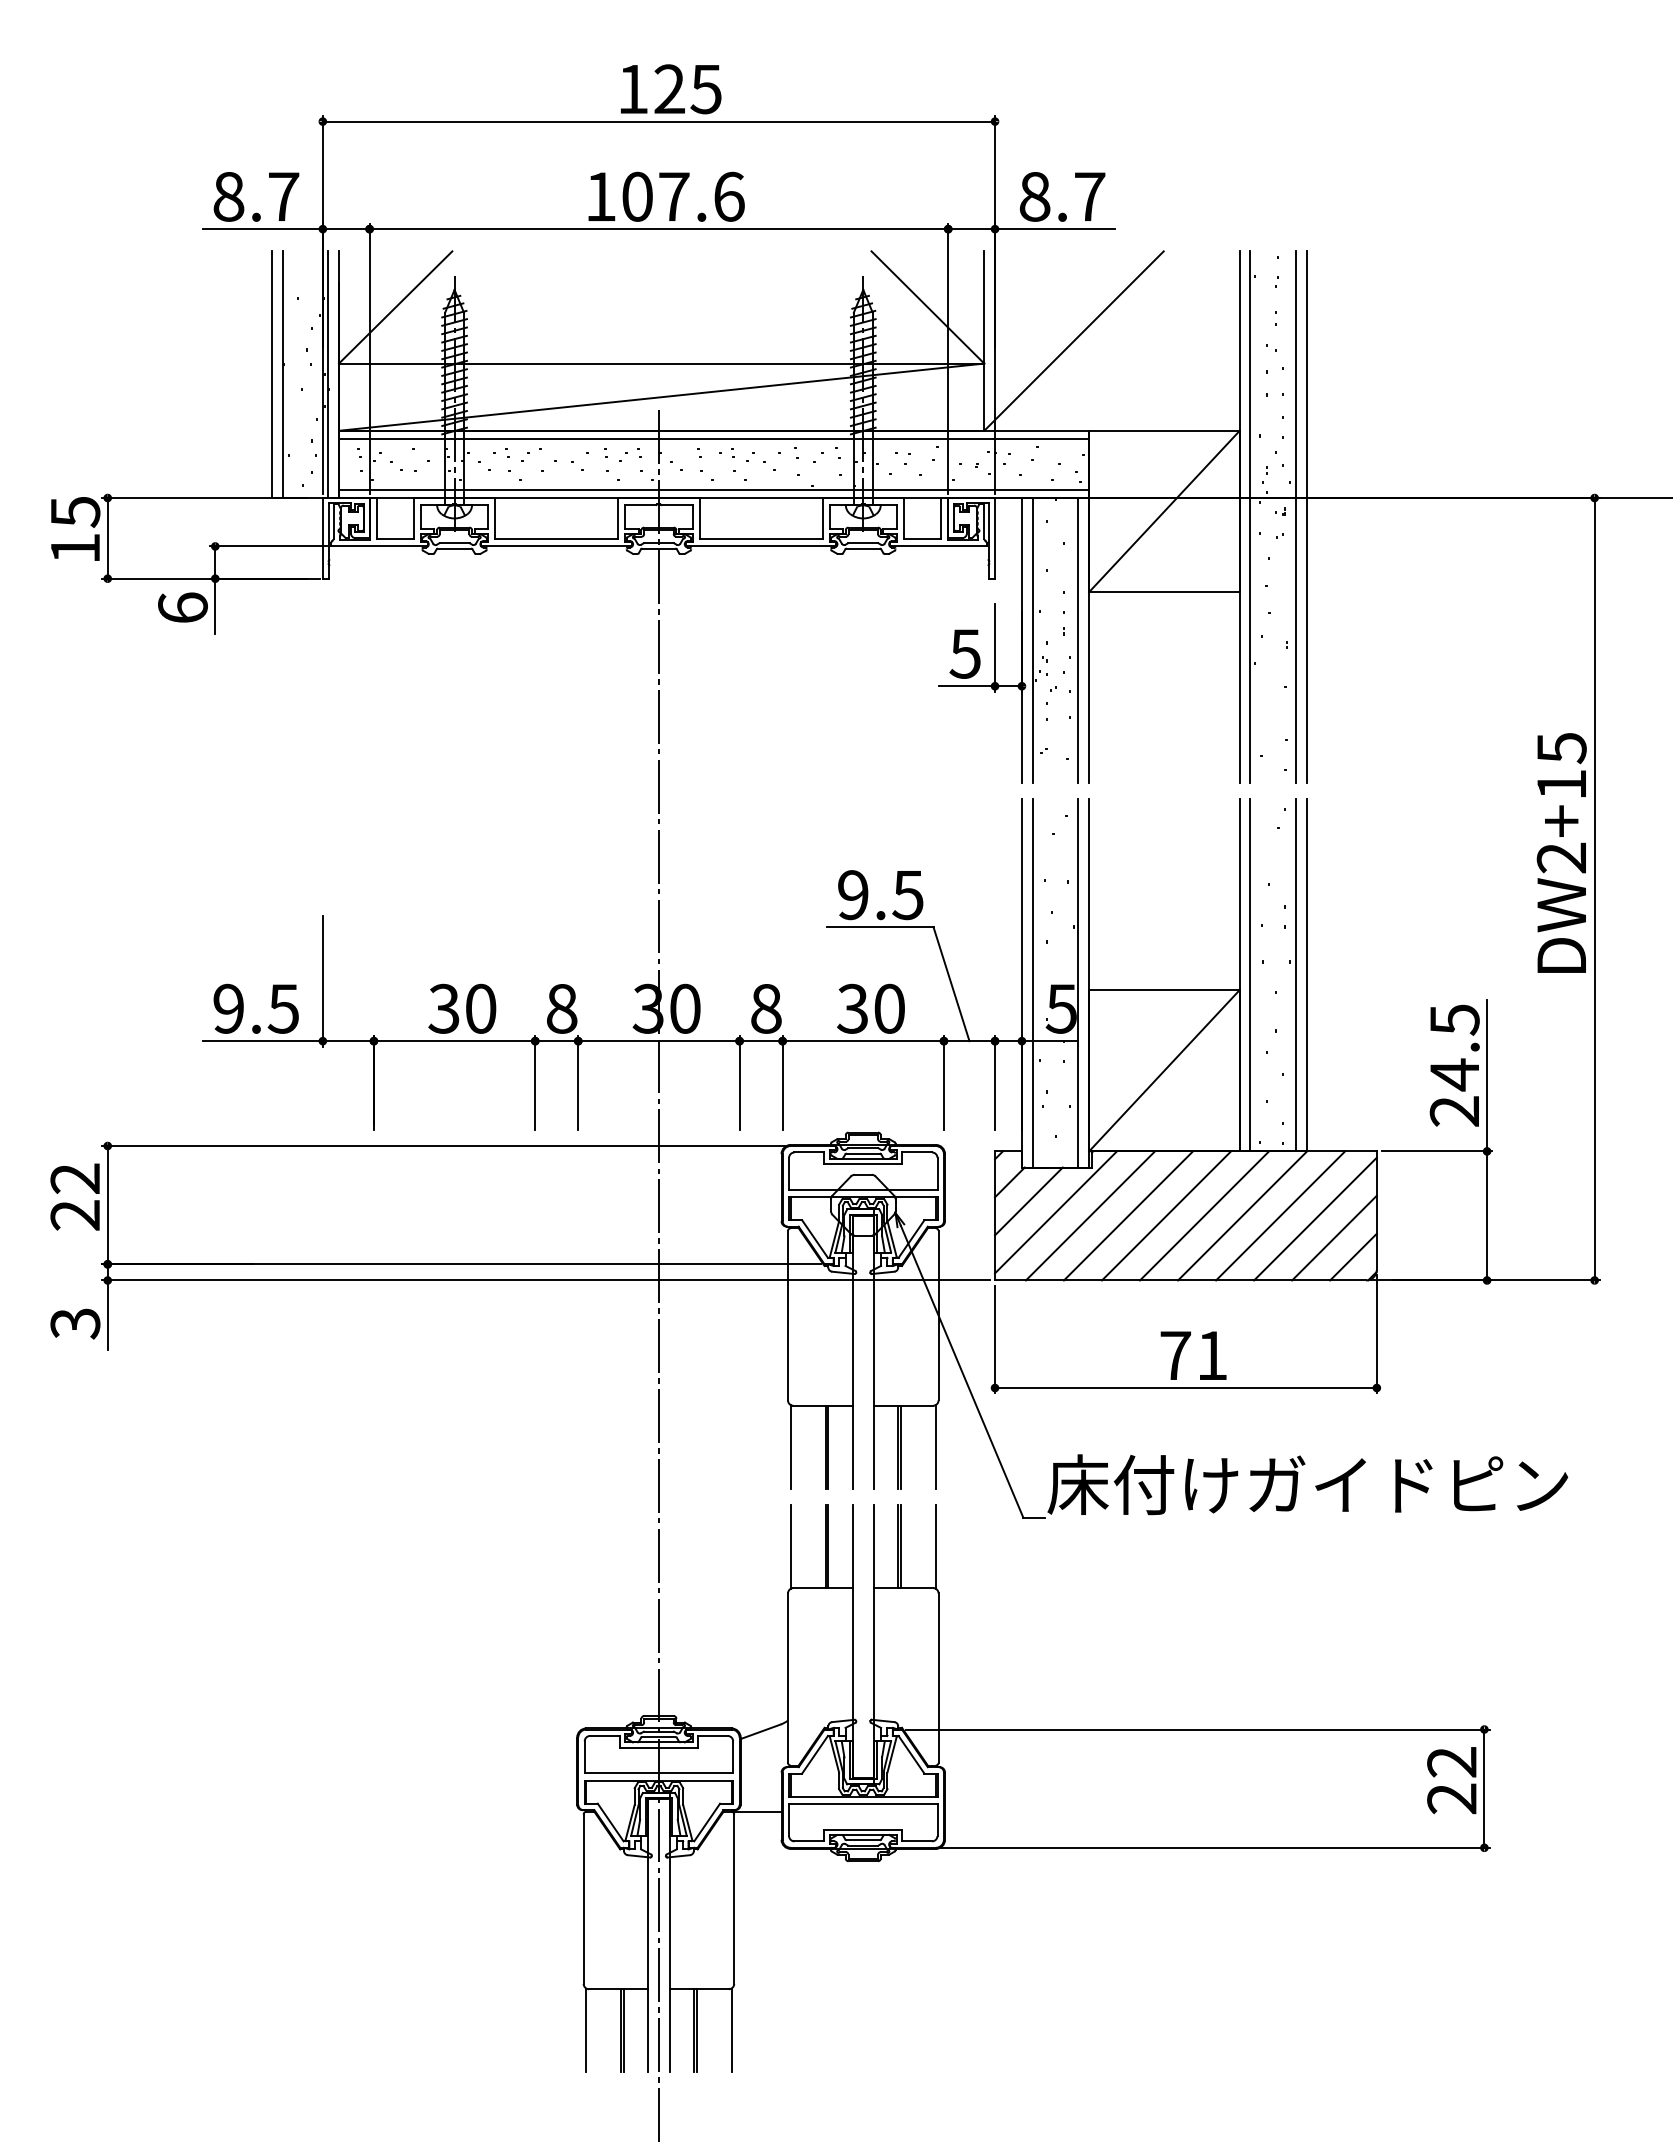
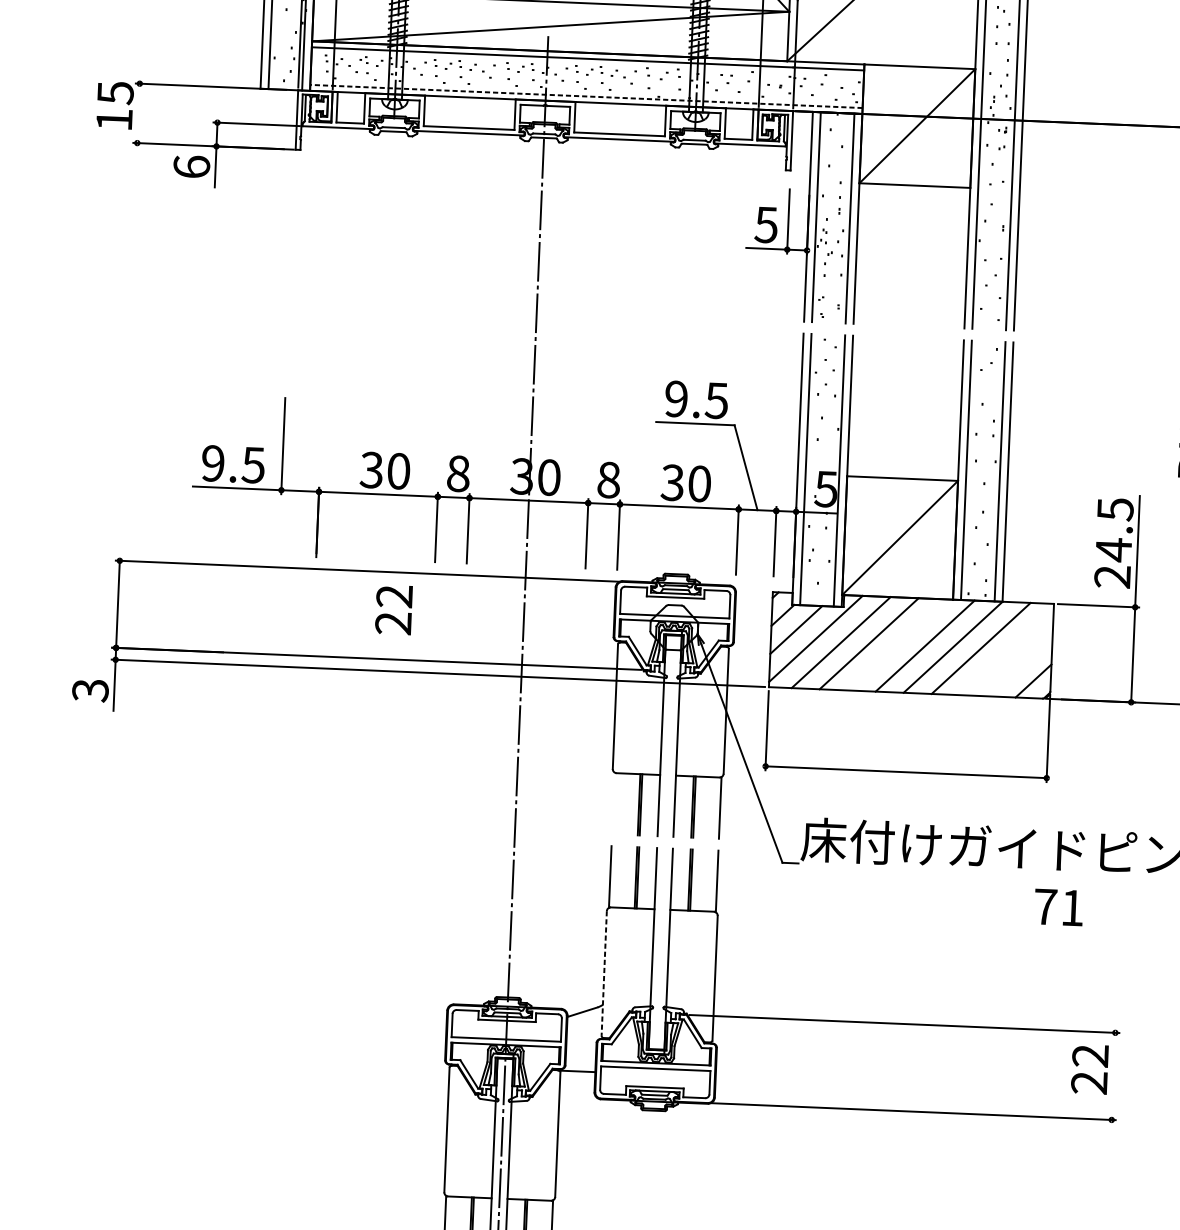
line: (713, 489) -> (586, 96), solid -> dashed
line: (107, 538) -> (138, 113), removed
text: (74, 1196) -> (393, 609), moved
line: (1166, 1215) -> (897, 644), removed
line: (1315, 1218) -> (1006, 651), removed
line: (1334, 1237) -> (1020, 665), removed
text: (1193, 1355) -> (1058, 907), moved
line: (790, 1446) -> (613, 803), removed
line: (788, 1678) -> (604, 973), solid -> dashed
line: (1484, 1788) -> (1113, 1076), removed

